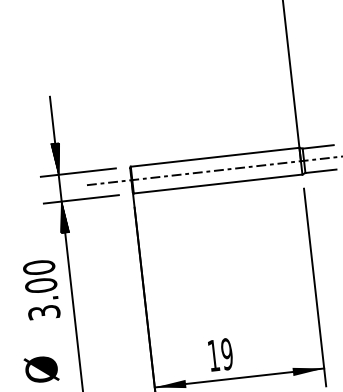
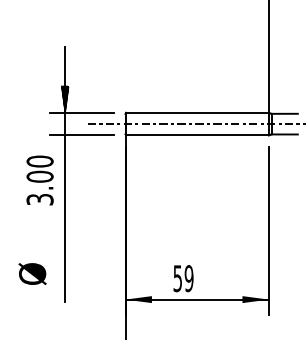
hatch: (62, 217) -> (64, 148), removed
text: (40, 290) -> (39, 180), moved
text: (213, 355) -> (177, 278), 19 -> 59

